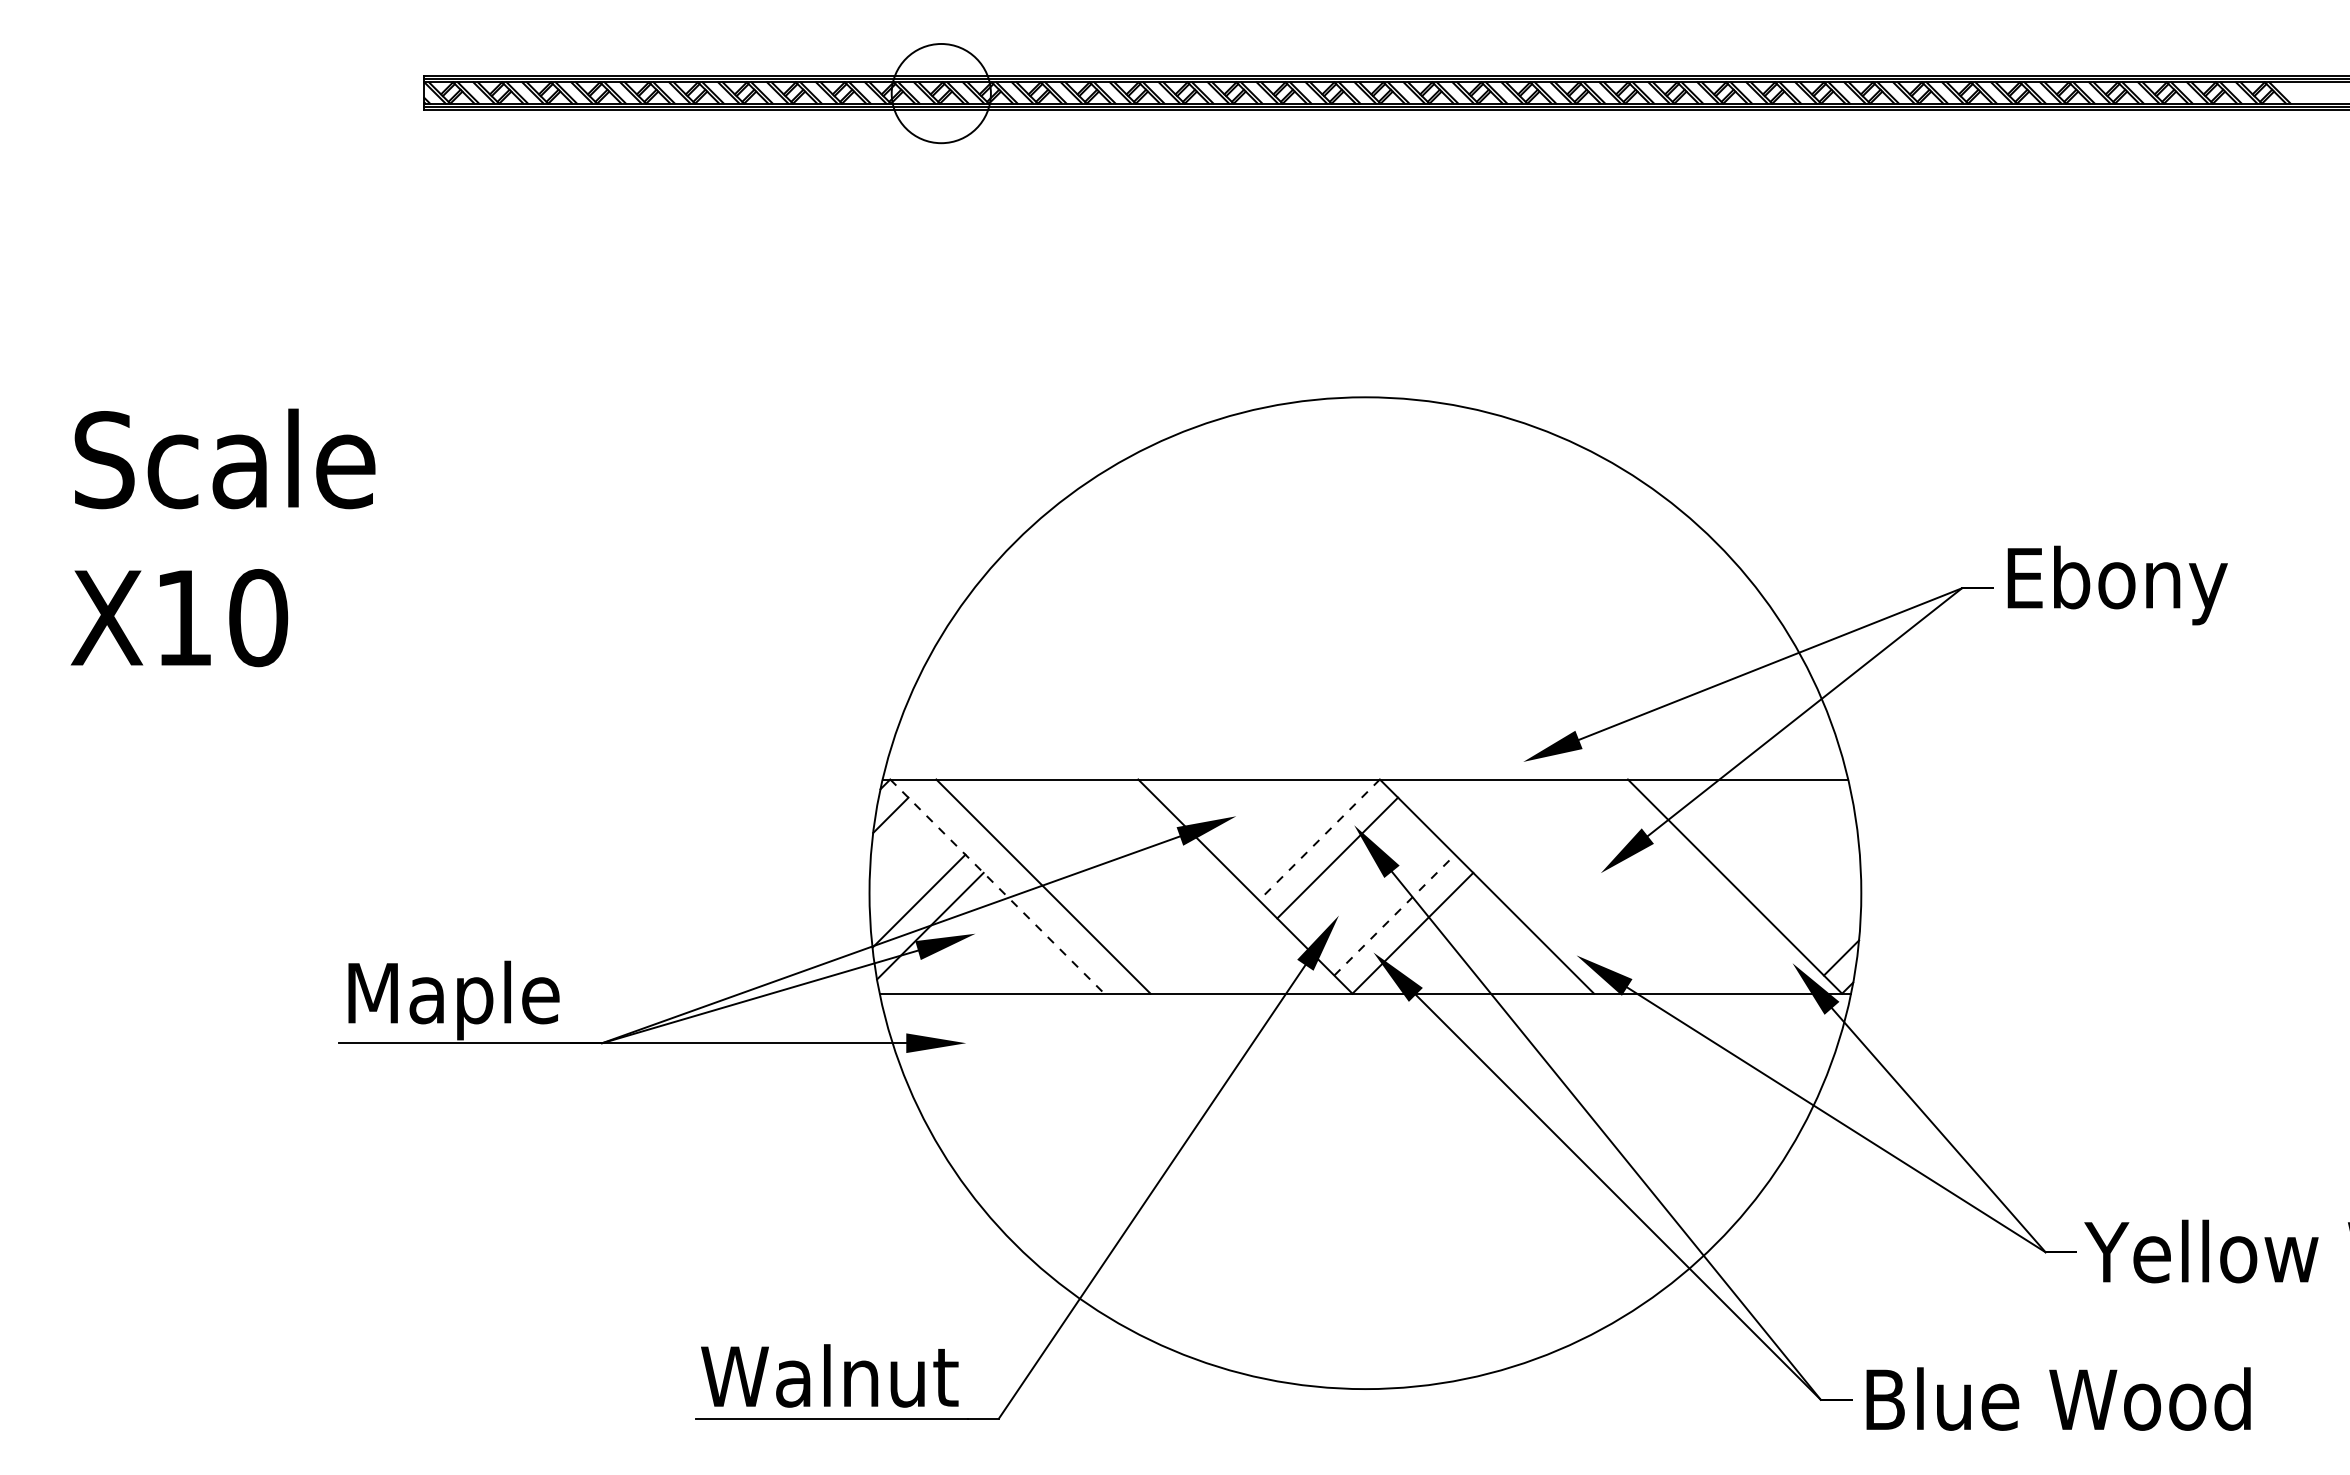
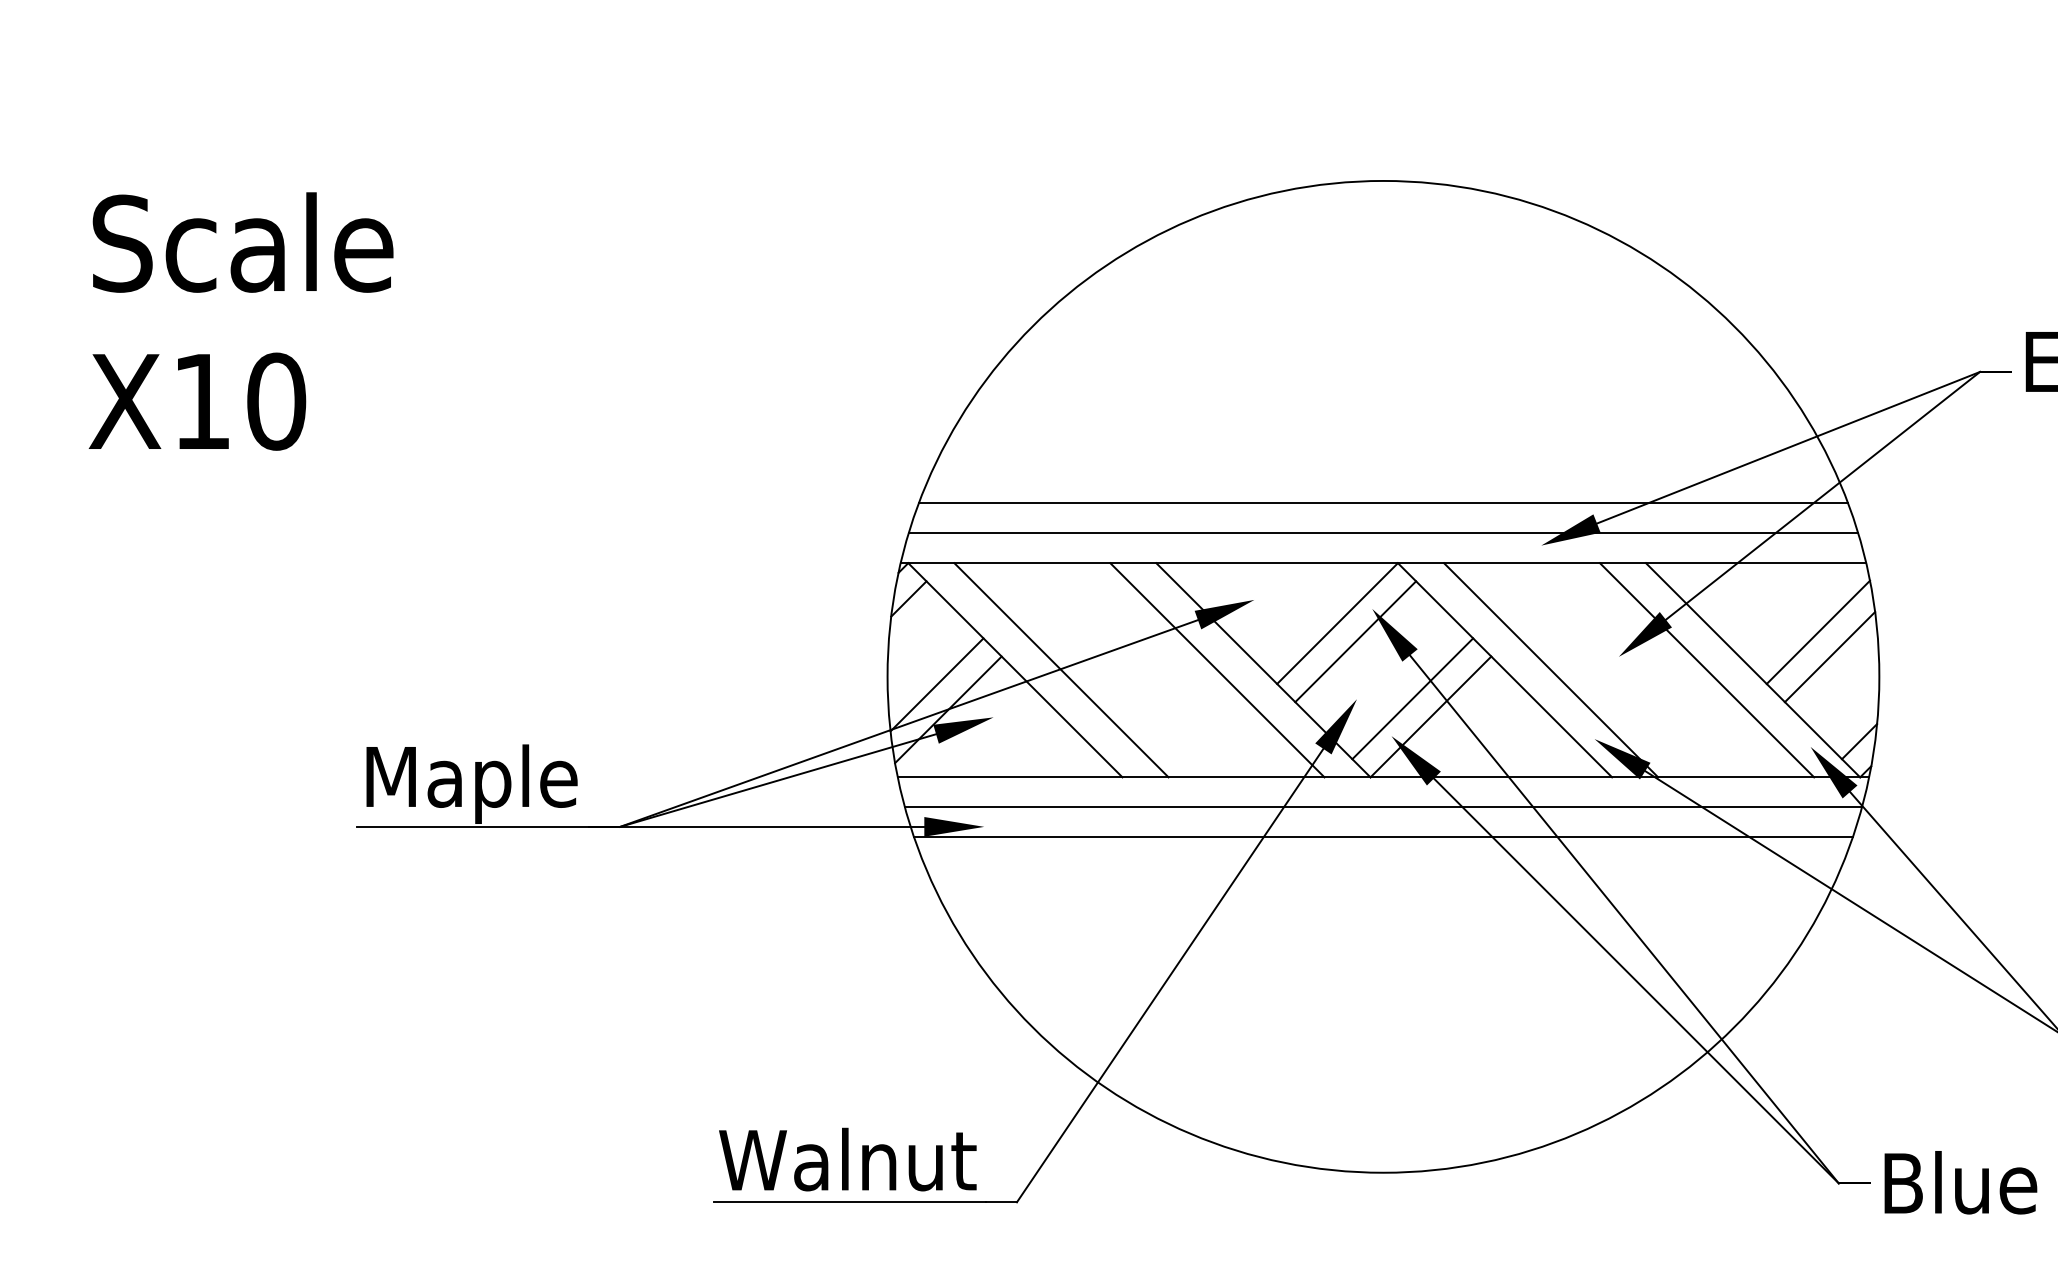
line: (1364, 719) -> (1382, 503), added
line: (1365, 749) -> (1383, 533), added
line: (1319, 840) -> (1337, 624), dashed -> solid
line: (1799, 848) -> (1817, 632), added
line: (1811, 873) -> (1829, 657), added
line: (997, 886) -> (1015, 670), dashed -> solid
line: (1199, 886) -> (1217, 670), added
line: (1533, 886) -> (1551, 670), added
line: (1688, 886) -> (1706, 670), added
line: (1395, 914) -> (1413, 698), dashed -> solid
line: (1365, 1023) -> (1383, 807), added
line: (1365, 1053) -> (1383, 837), added

